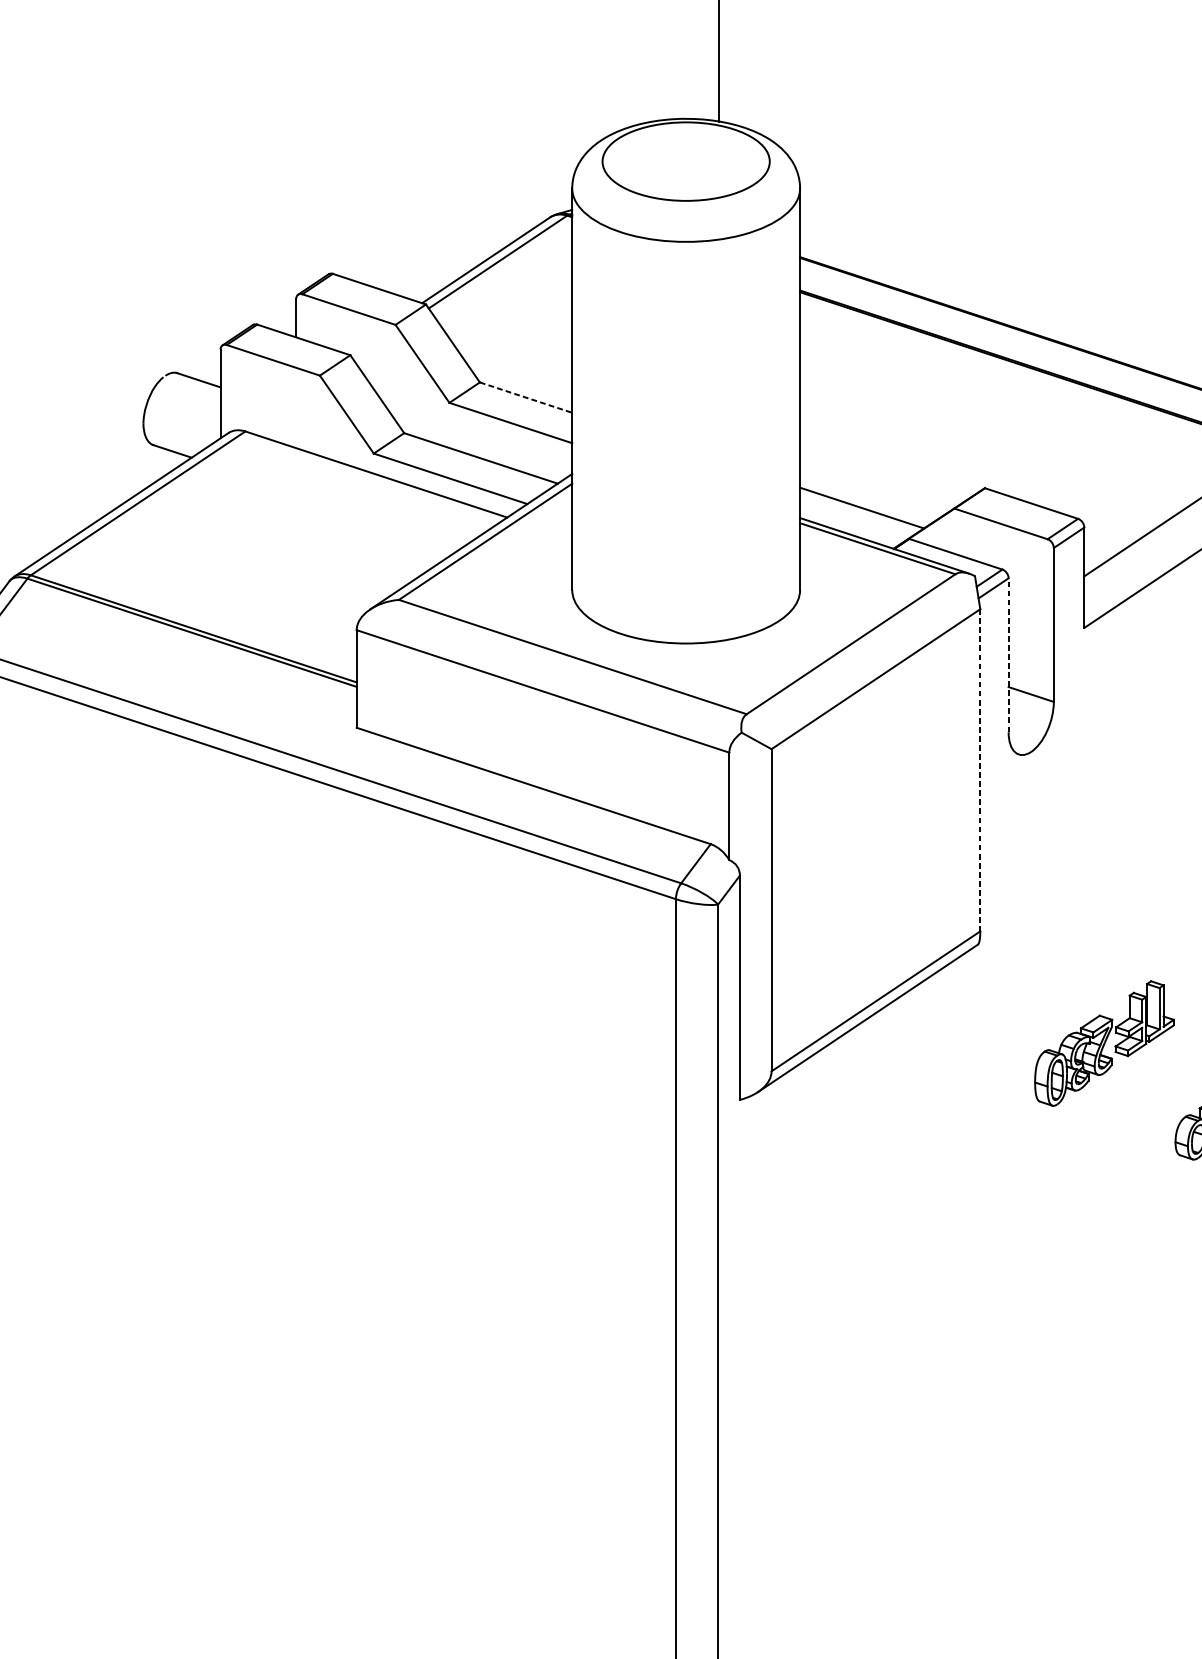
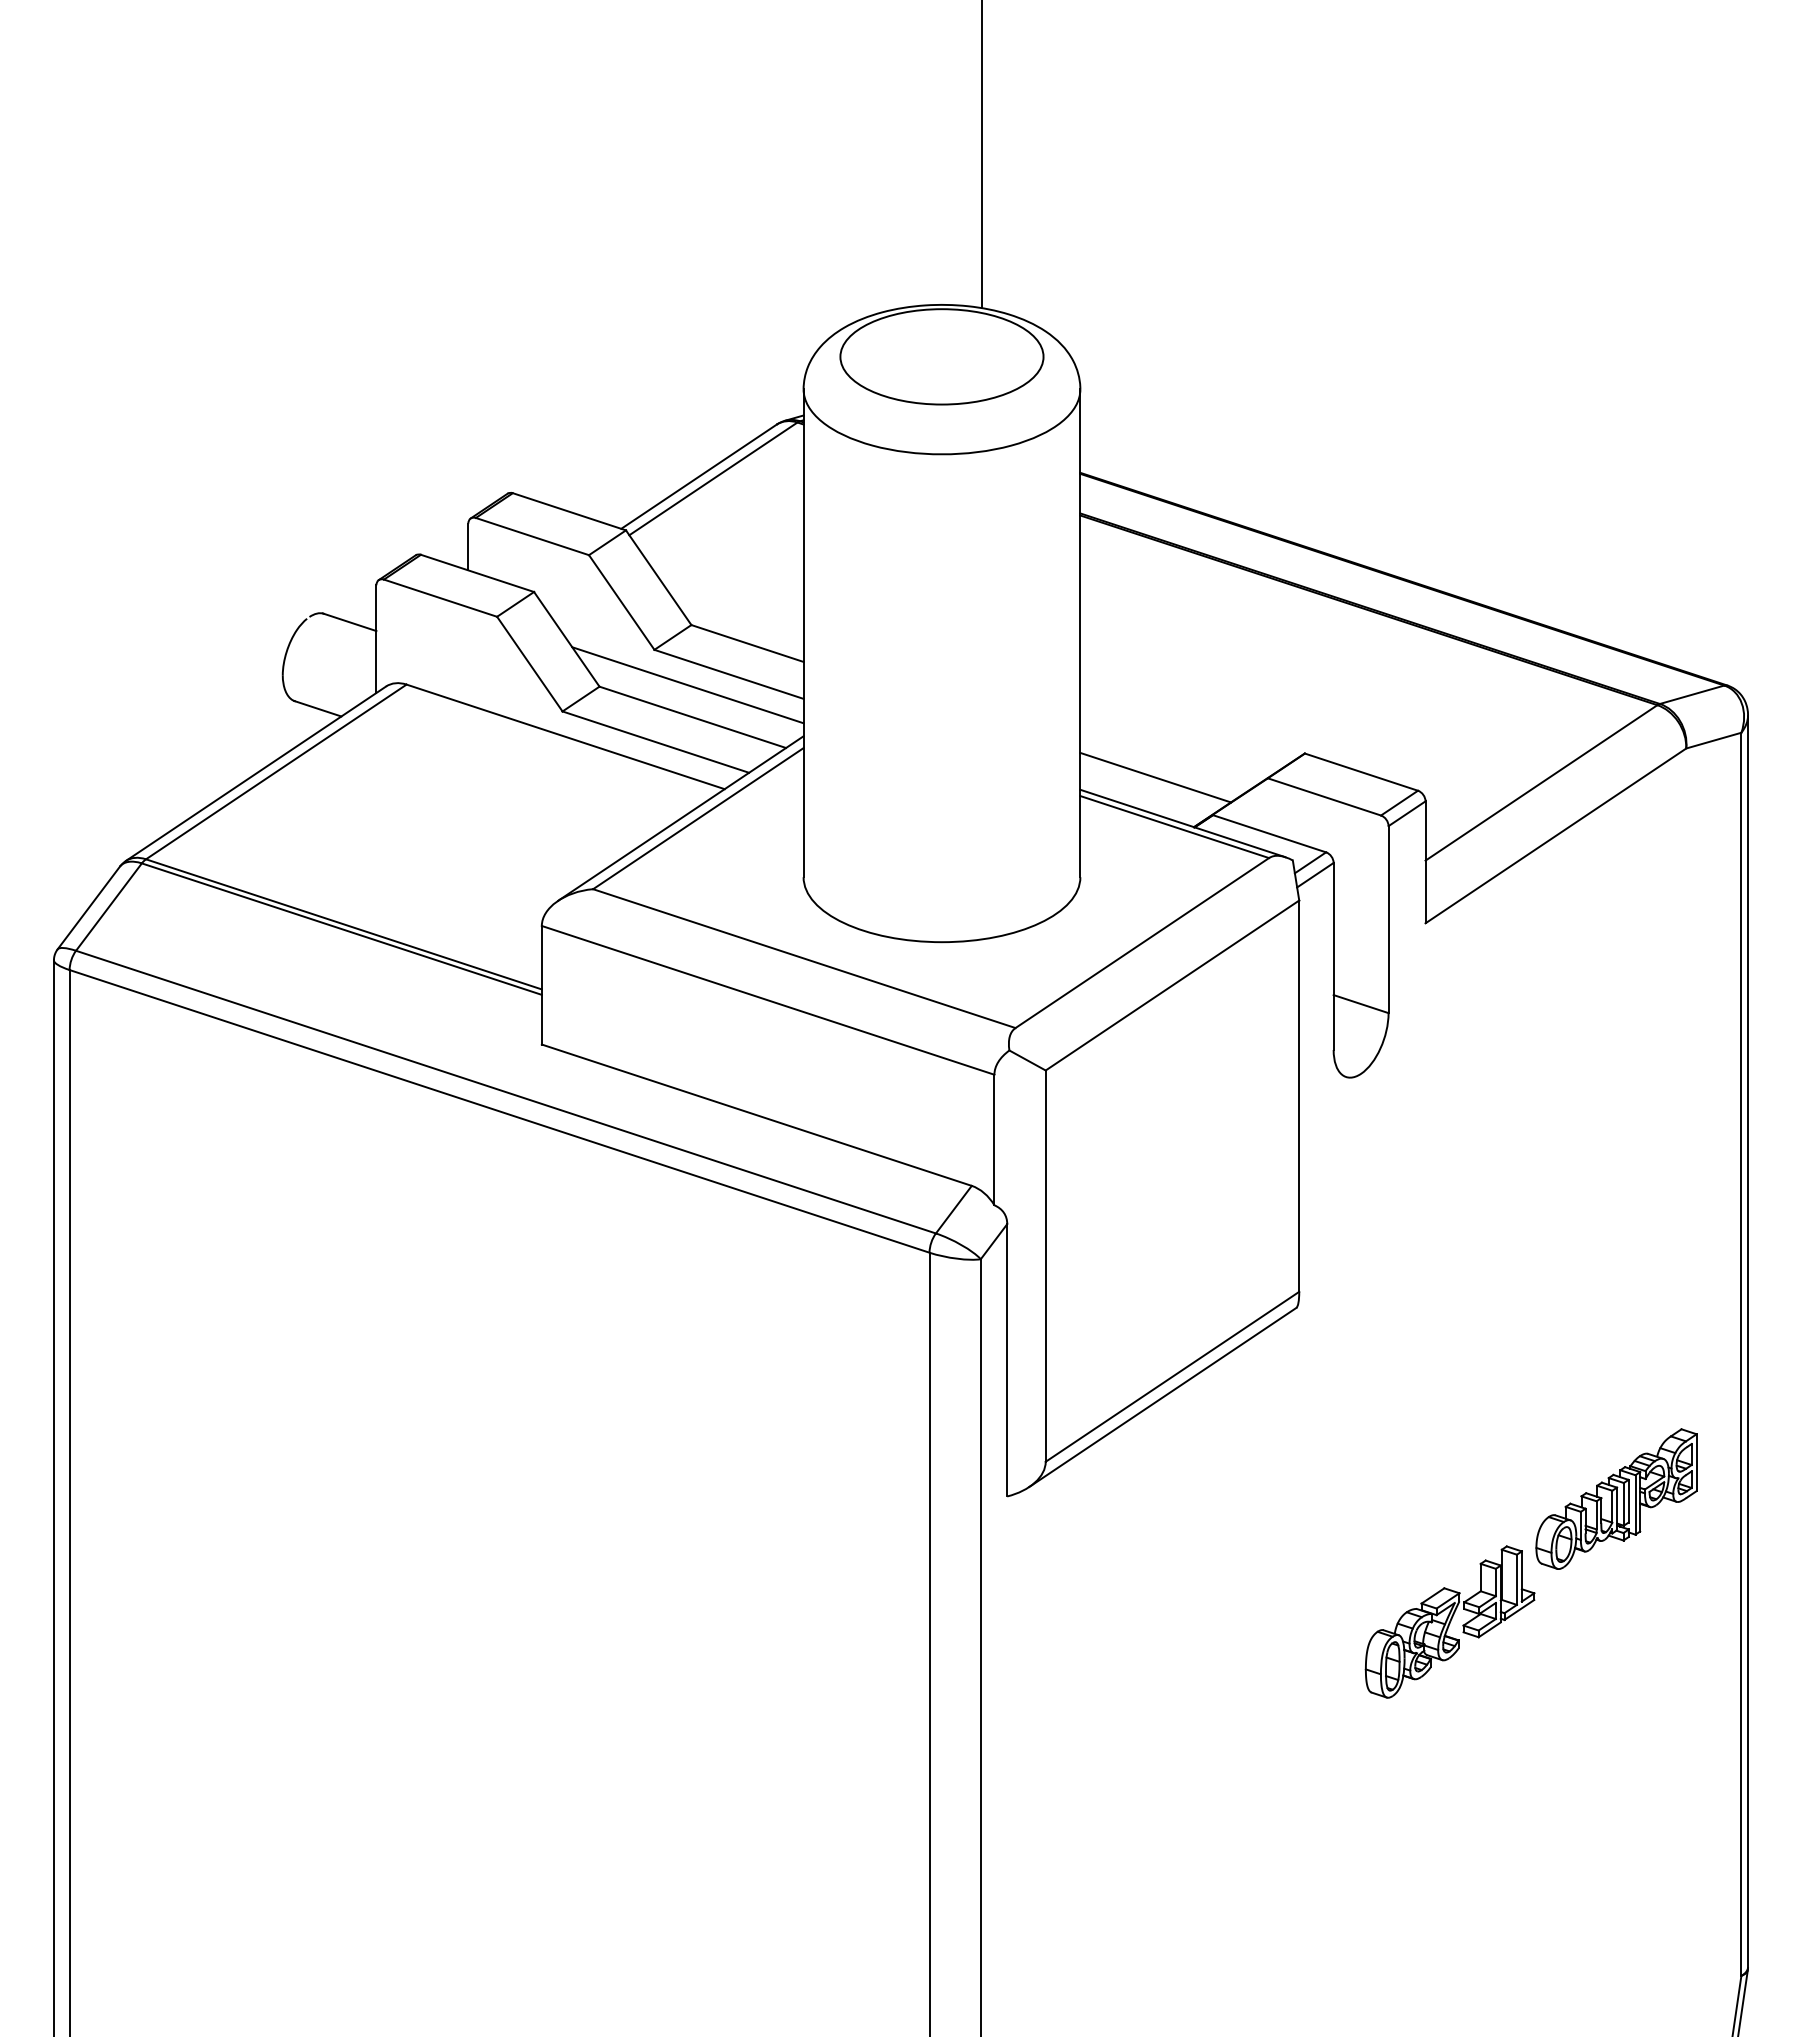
line: (526, 397) -> (747, 643), dashed -> solid
line: (476, 432) -> (687, 685), added
line: (1008, 655) -> (1333, 956), dashed -> solid
line: (980, 770) -> (1299, 1096), dashed -> solid
part: (1104, 1043) -> (1449, 1621), moved

